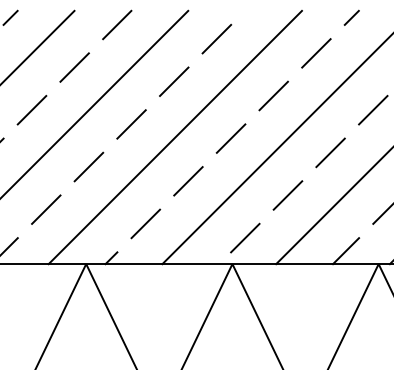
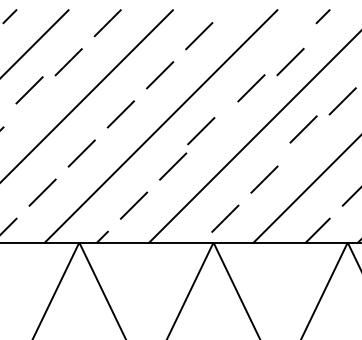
line: (316, 53) -> (290, 62), moved
line: (31, 109) -> (29, 89), moved
line: (230, 138) -> (200, 130), moved
line: (330, 152) -> (303, 129), moved

